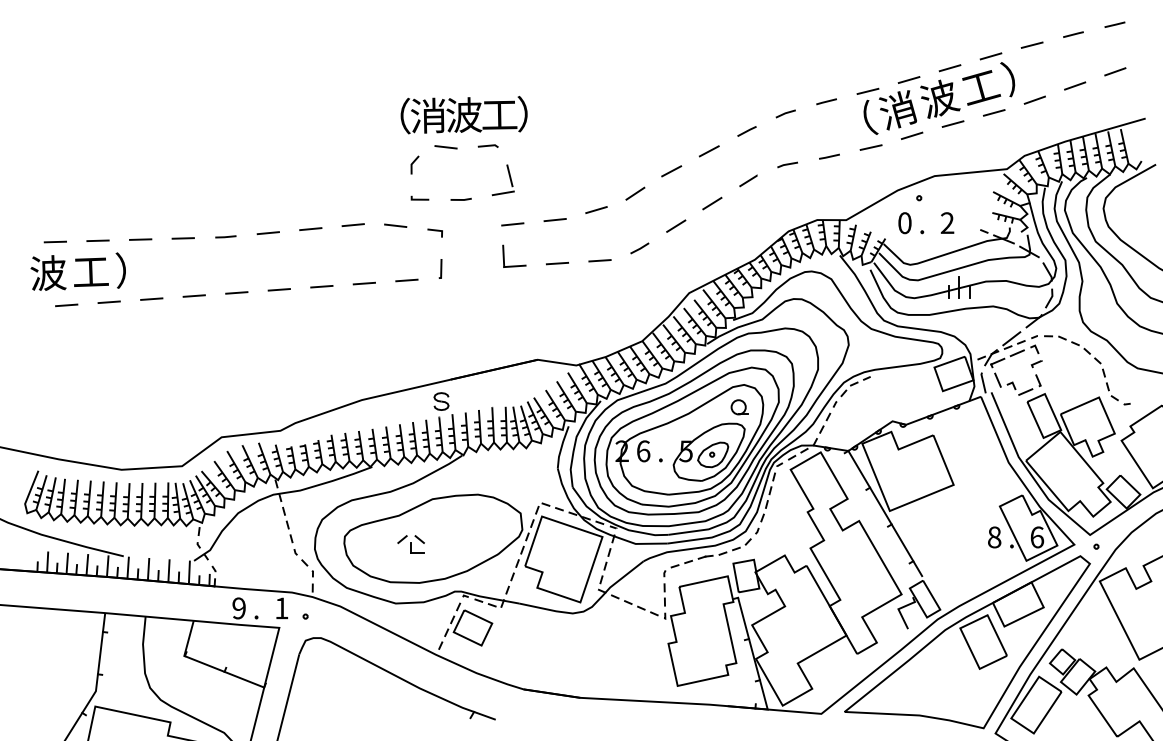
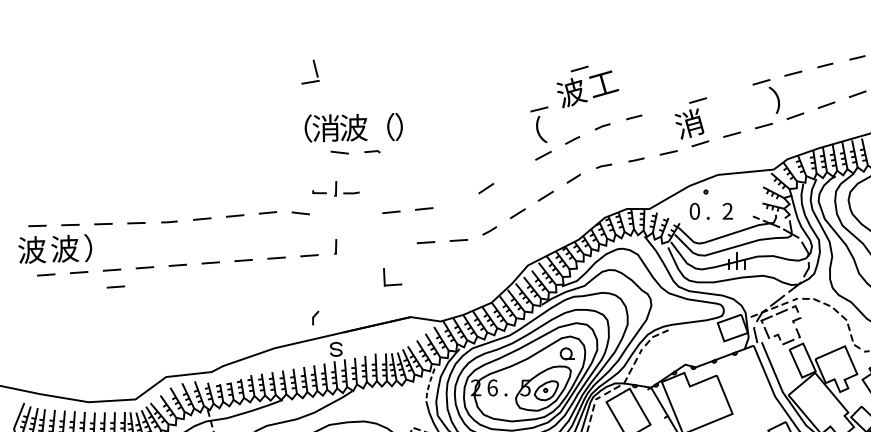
part: (953, 93) -> (582, 88), moved
part: (867, 110) -> (539, 124), moved
text: (499, 114) -> (381, 127), 工 -> （
line: (413, 163) -> (314, 316), moved
line: (671, 171) -> (514, 171), removed
part: (509, 179) -> (315, 71), moved
line: (440, 193) -> (335, 188), added
line: (596, 209) -> (456, 200), removed
line: (434, 231) -> (330, 217), removed
part: (504, 255) -> (385, 276), moved
text: (91, 271) -> (65, 248), 工 -> 波
line: (156, 320) -> (115, 286), added
line: (561, 447) -> (429, 384), solid -> dashed

